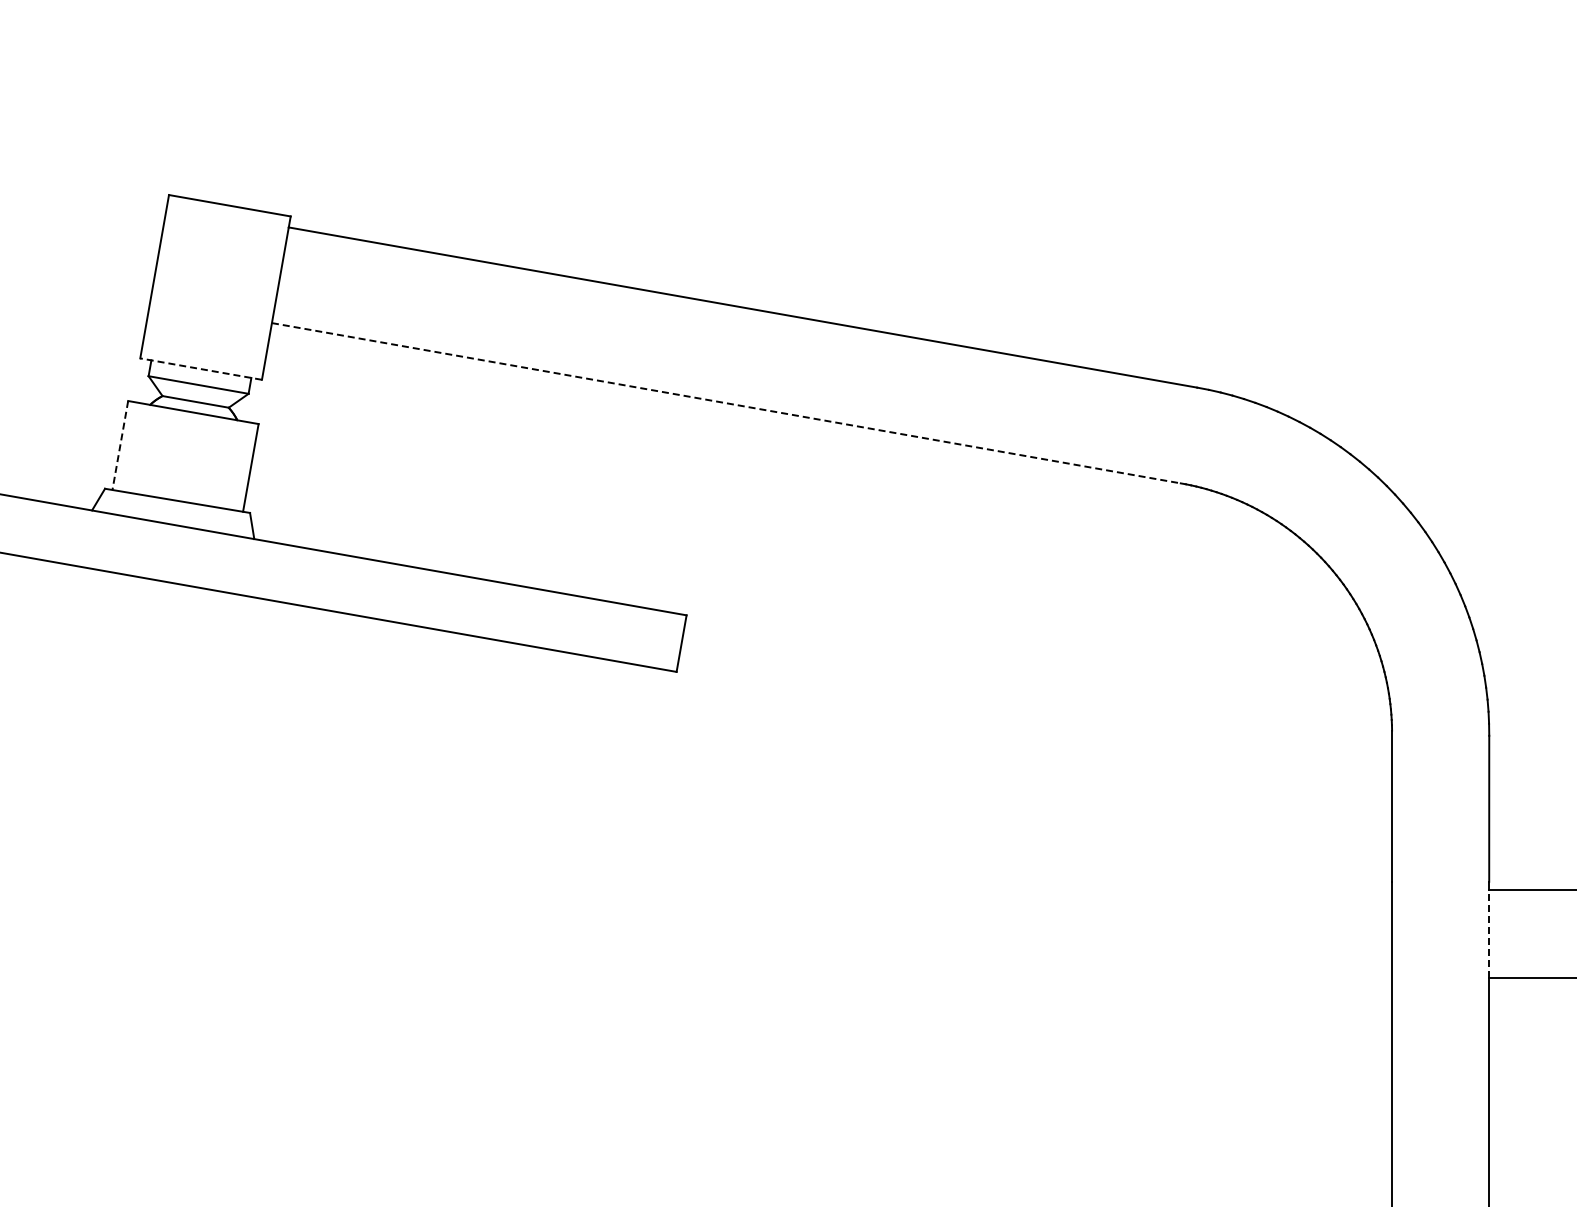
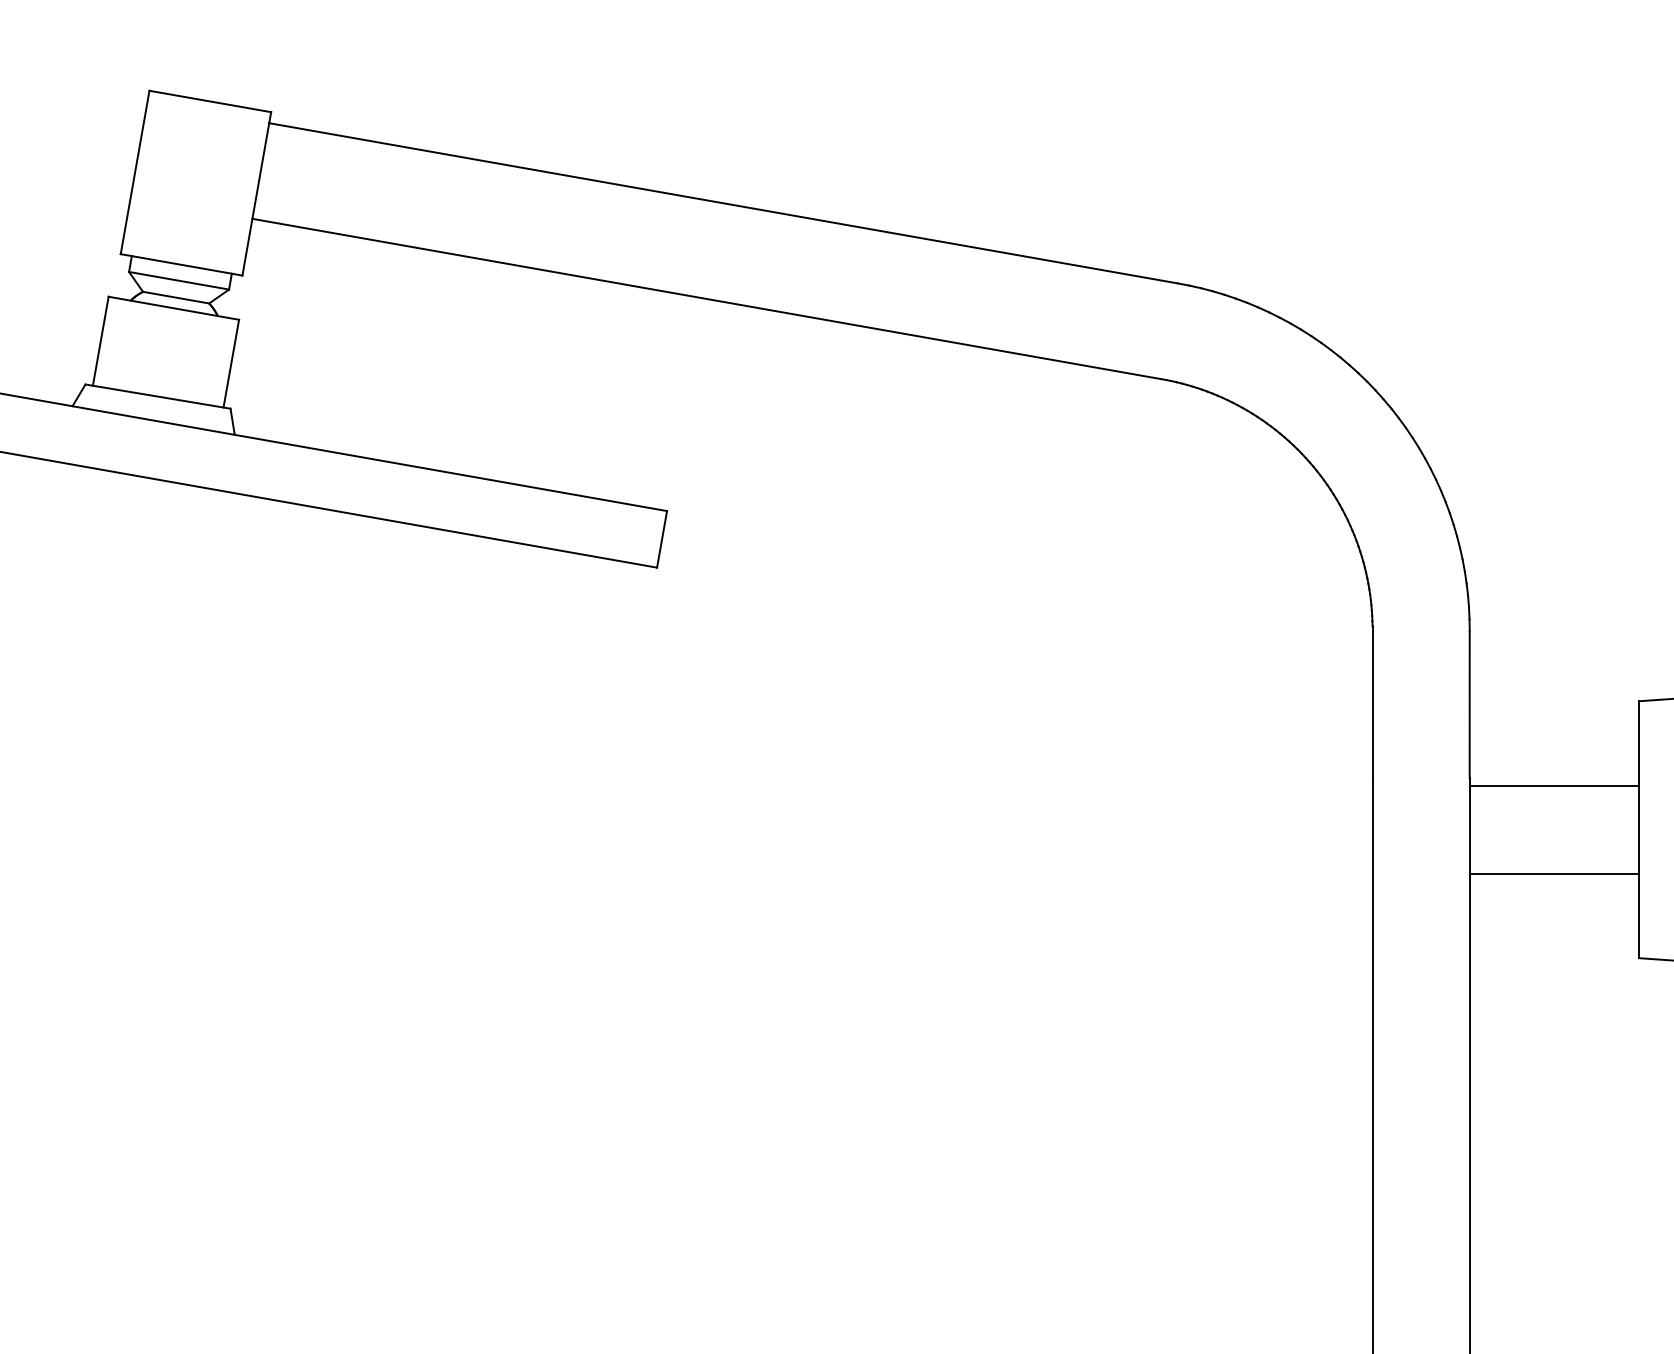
line: (201, 368) -> (181, 264), dashed -> solid
line: (727, 403) -> (707, 299), dashed -> solid
line: (120, 445) -> (100, 341), dashed -> solid
line: (1489, 933) -> (1469, 829), dashed -> solid

